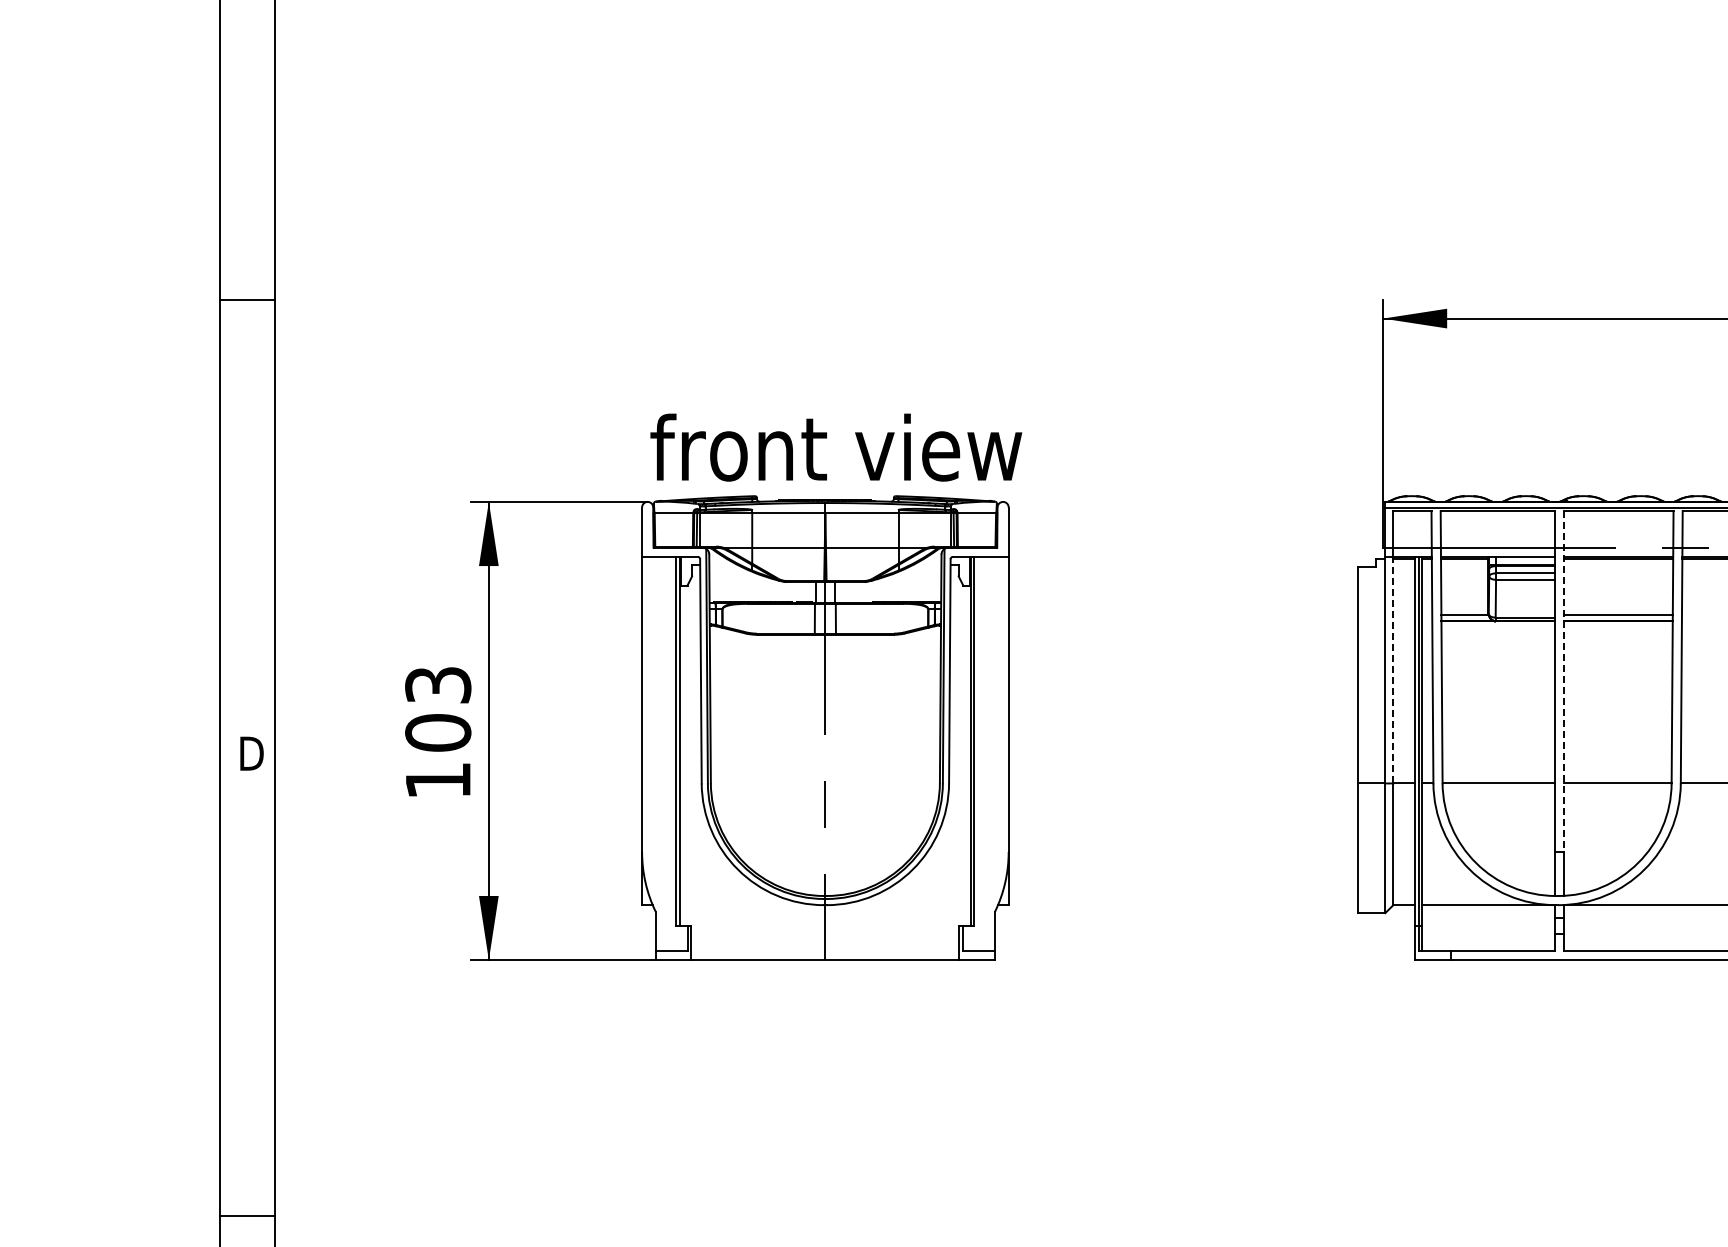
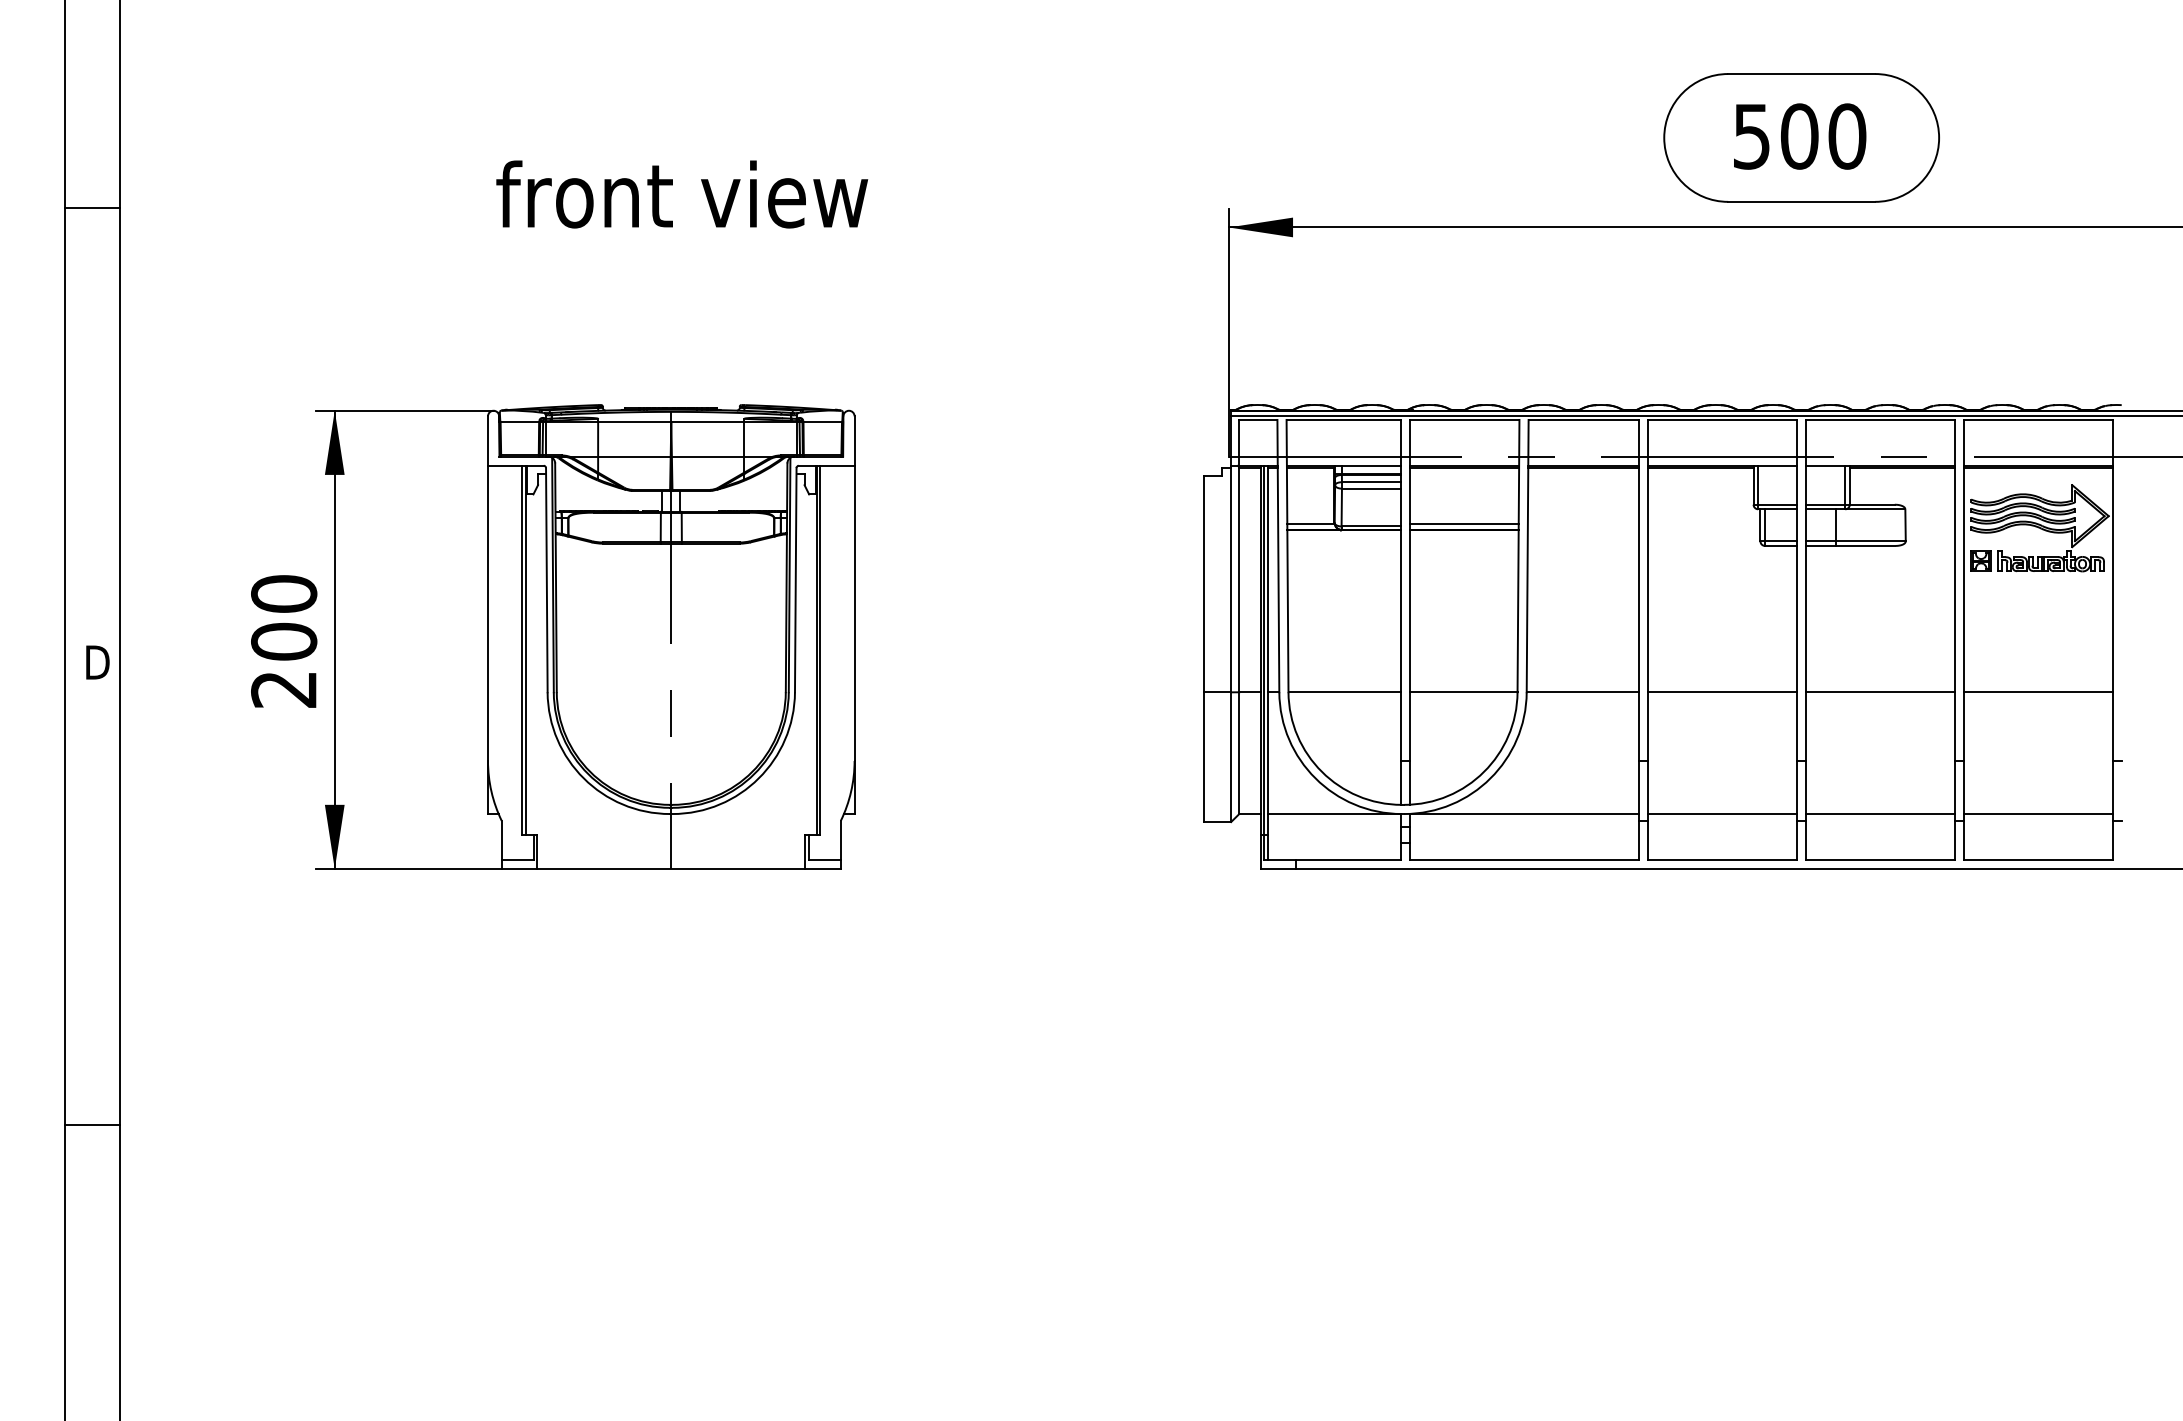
text: (836, 447) -> (682, 194), moved
line: (1393, 670) -> (1239, 579), dashed -> solid
line: (1563, 681) -> (1409, 590), dashed -> solid
text: (438, 732) -> (284, 641), 103 -> 200

